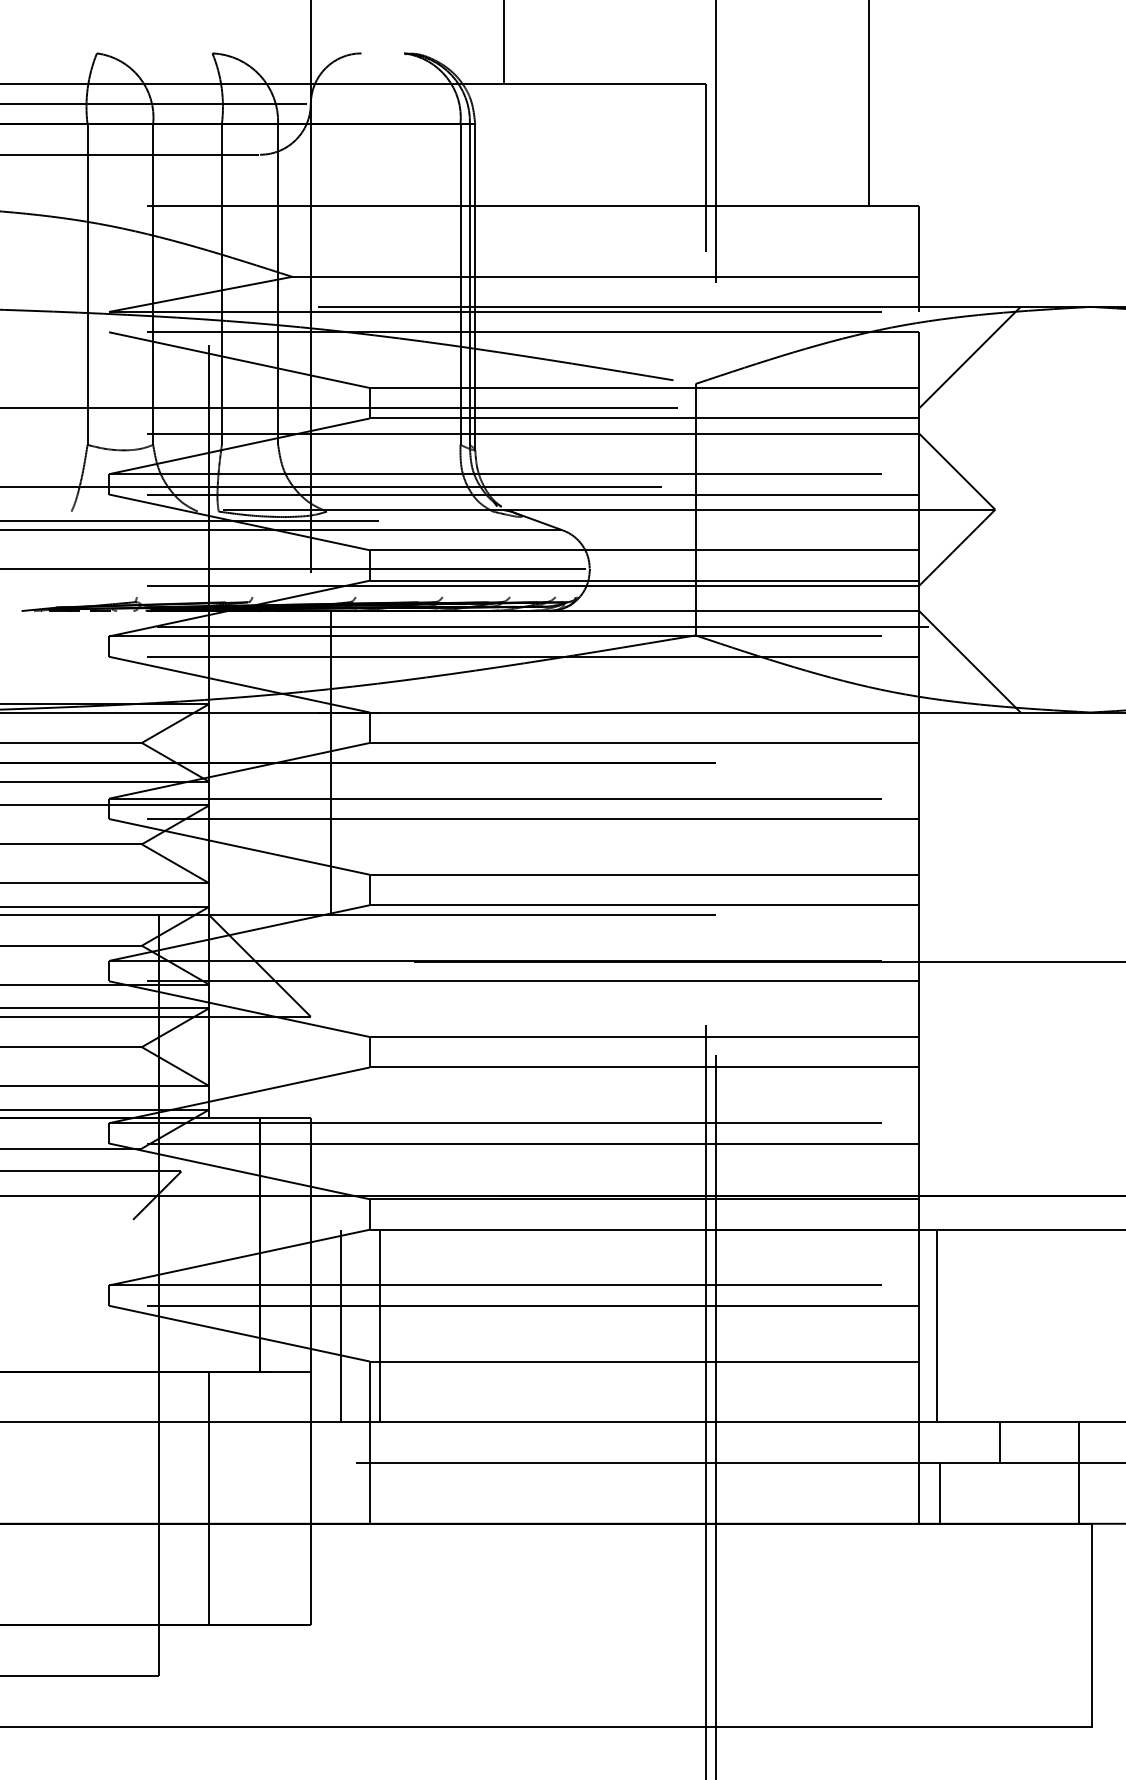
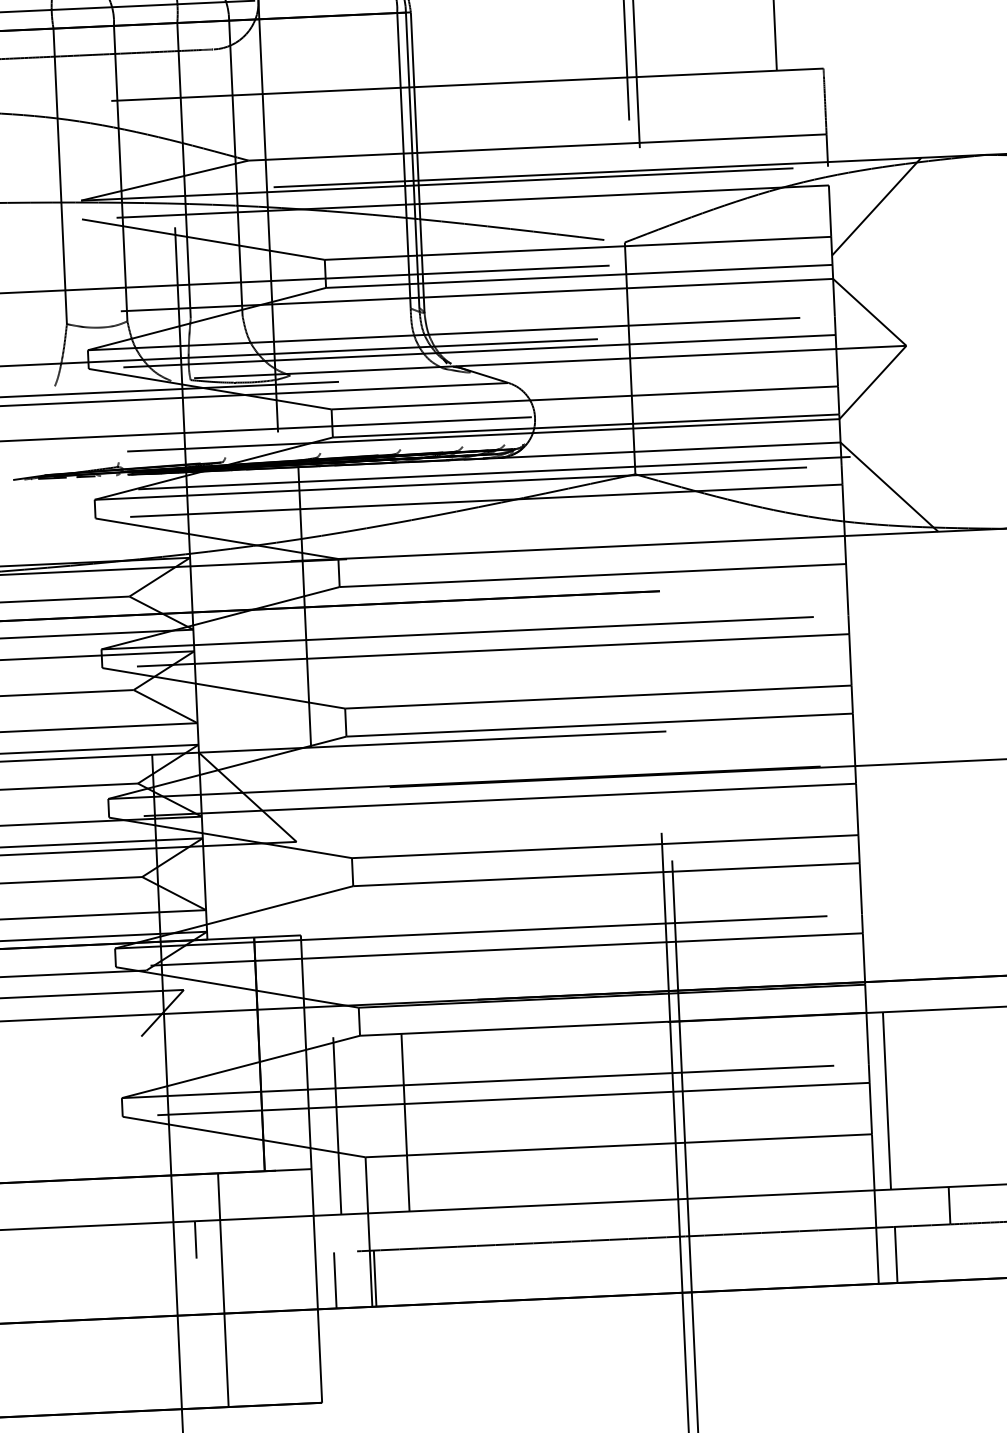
line: (379, 1325) -> (405, 1122), moved
line: (182, 1442) -> (196, 1239), added
line: (331, 1492) -> (335, 1279), added
line: (374, 1492) -> (375, 1277), added

